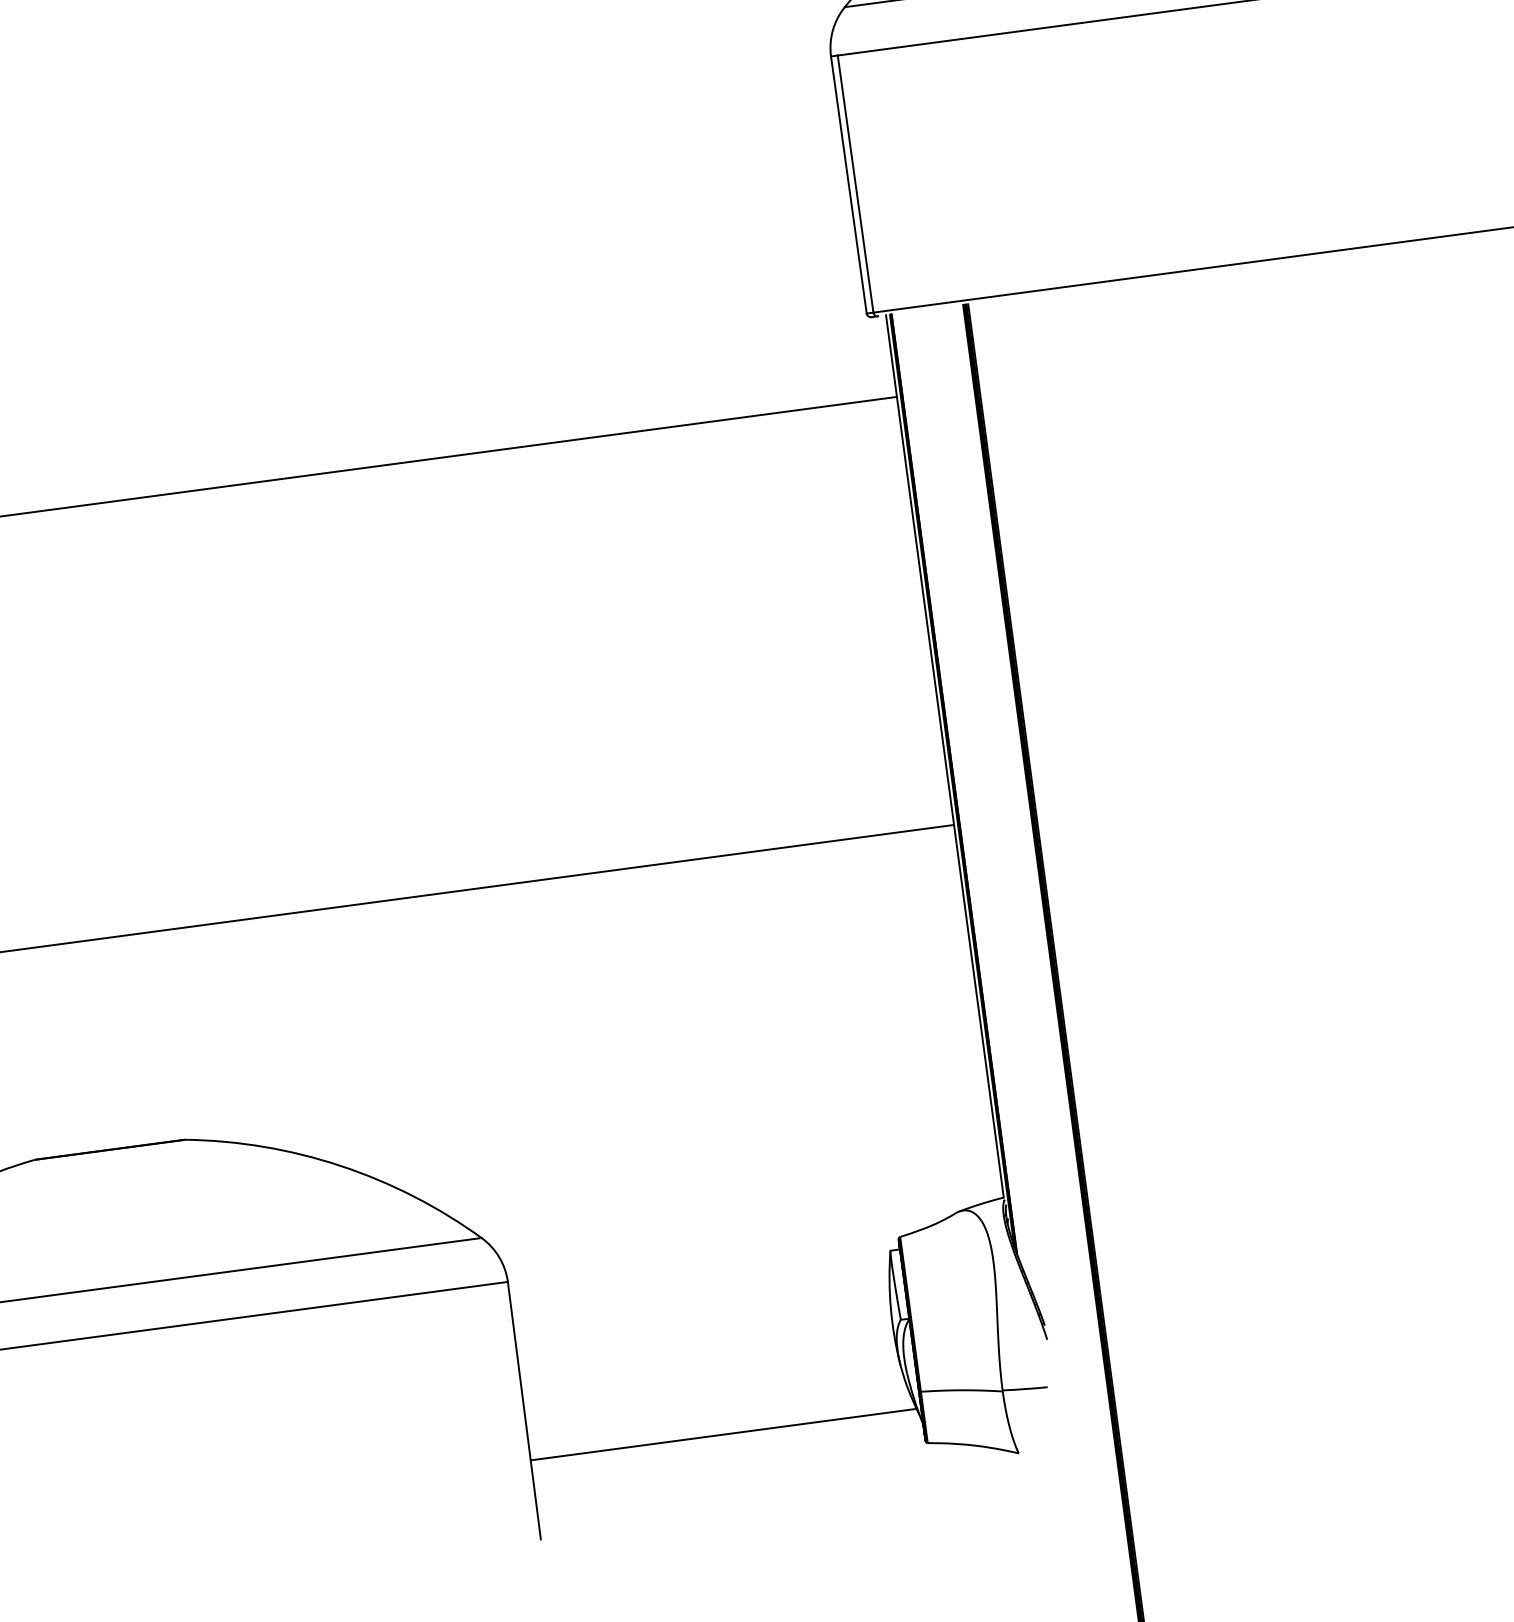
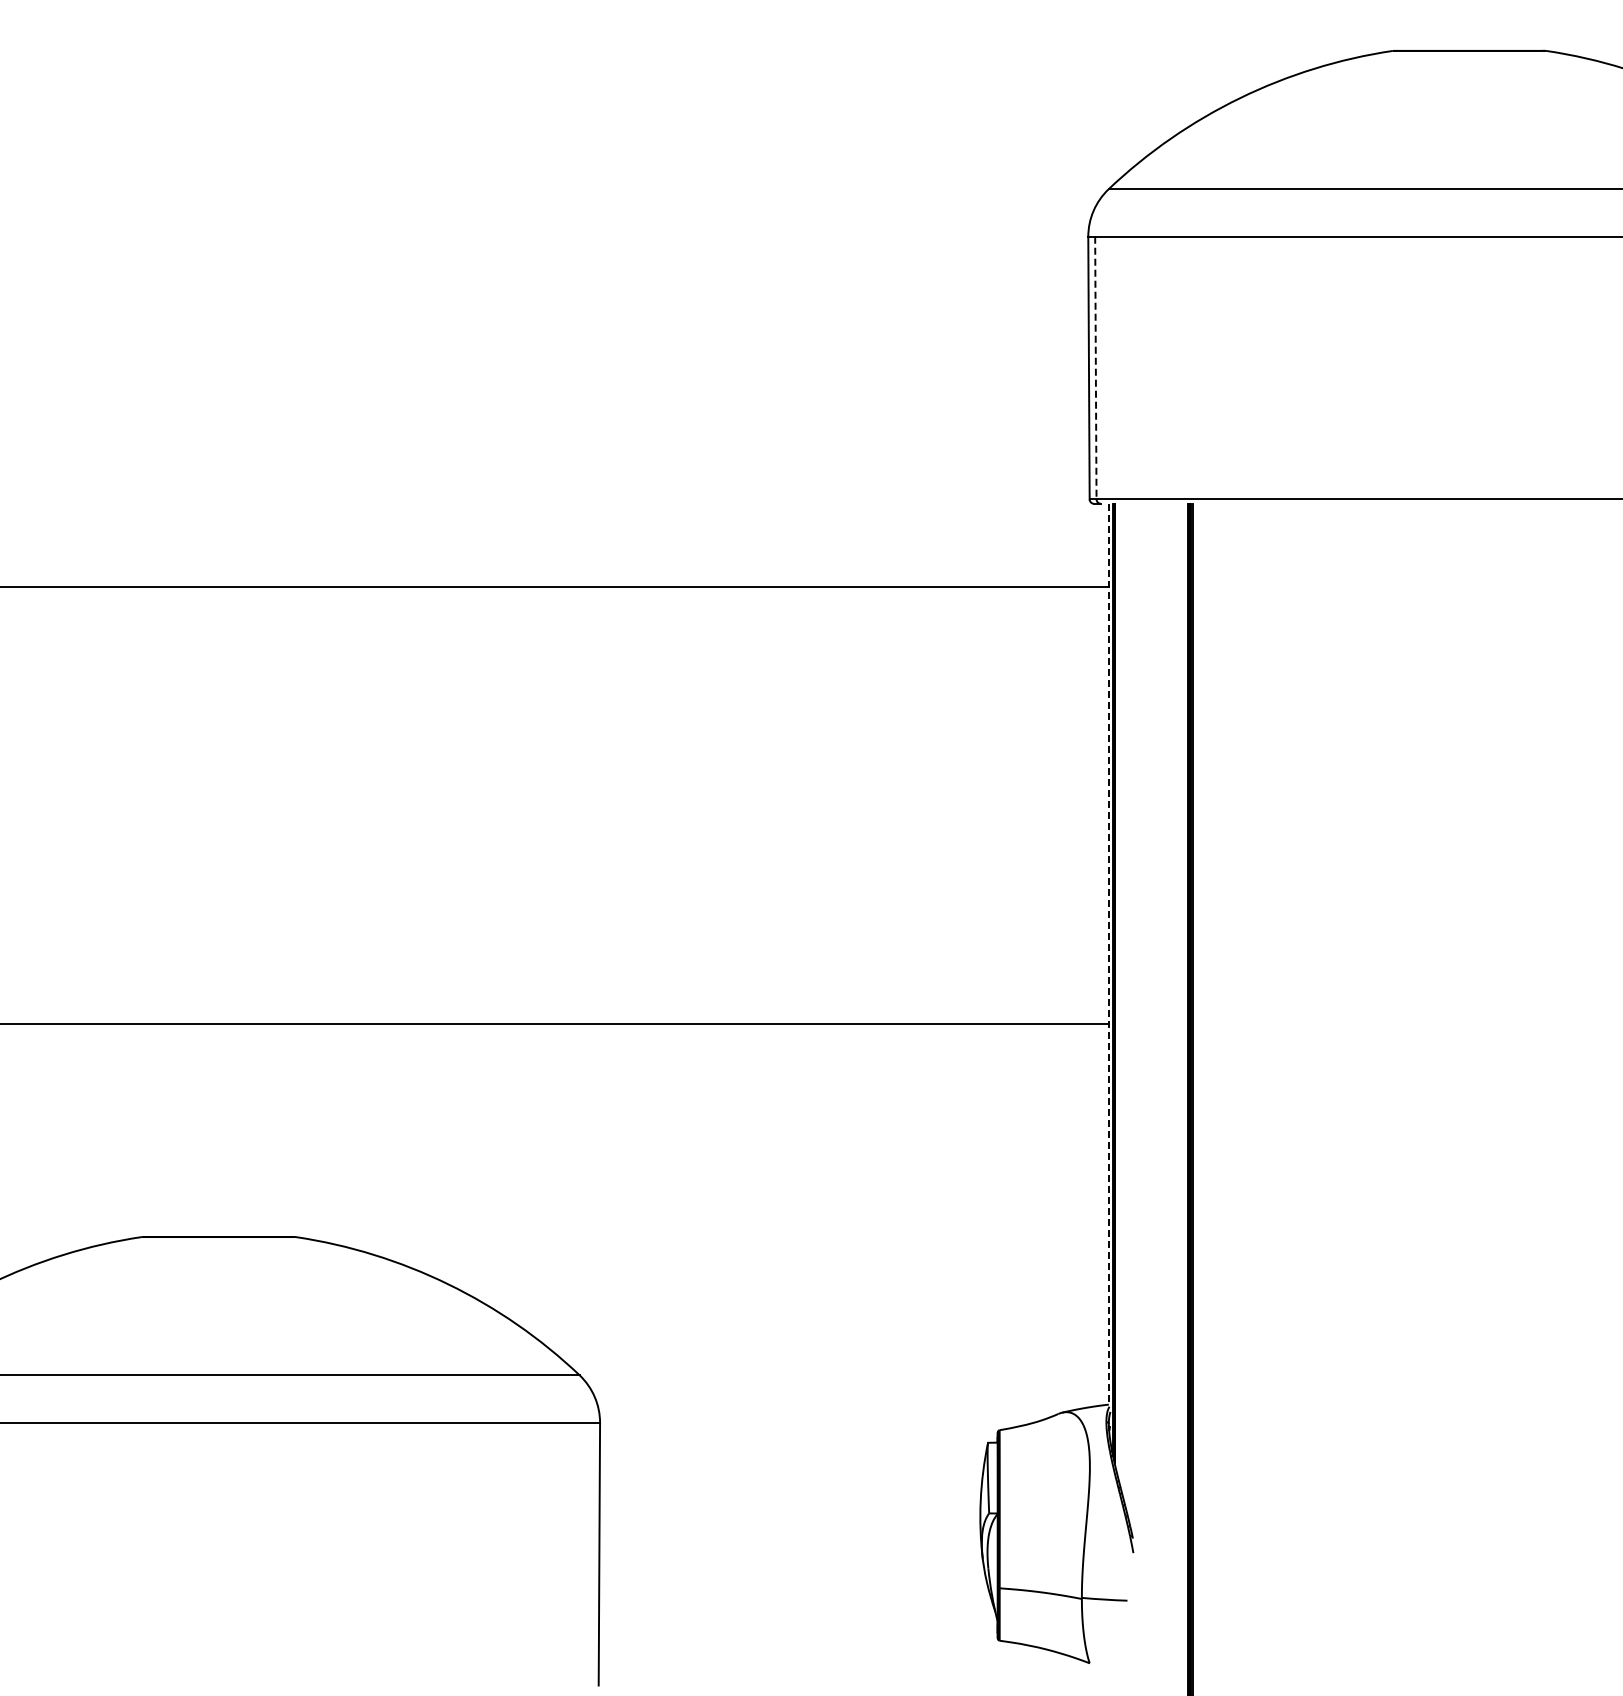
line: (855, 184) -> (1095, 368), solid -> dashed
line: (944, 756) -> (1108, 954), solid -> dashed
line: (723, 1434) -> (796, 1604), removed

